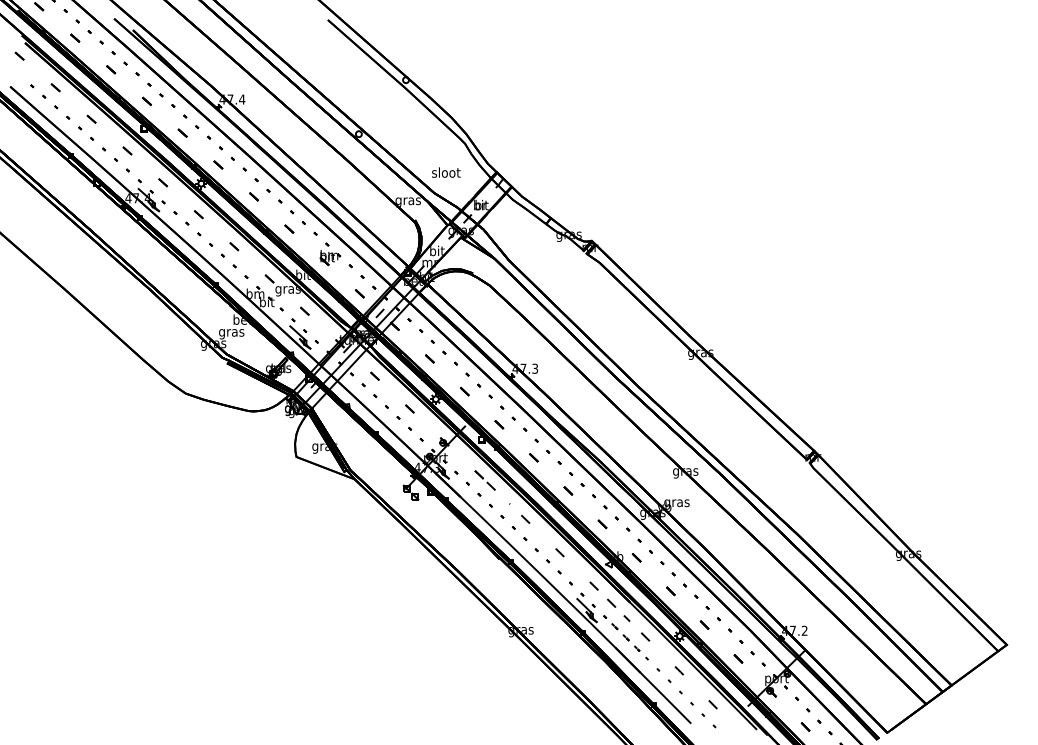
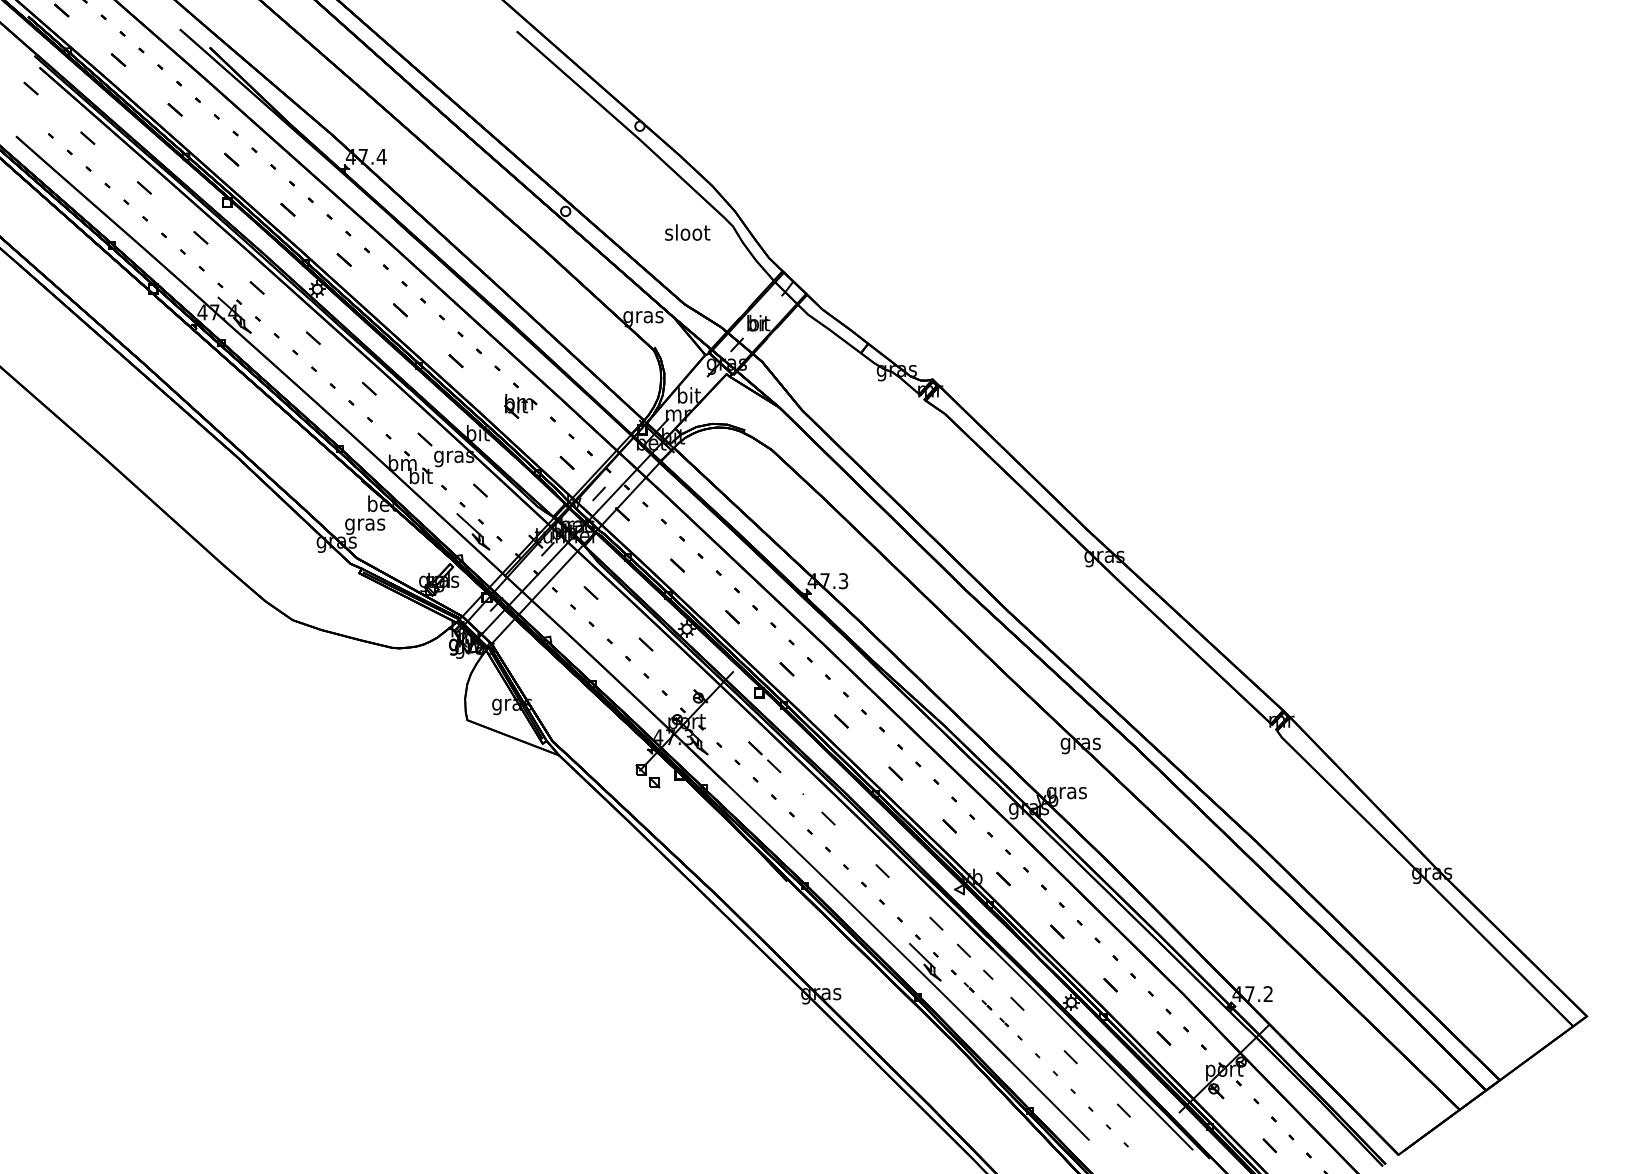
text: (446, 172) -> (687, 232), moved

